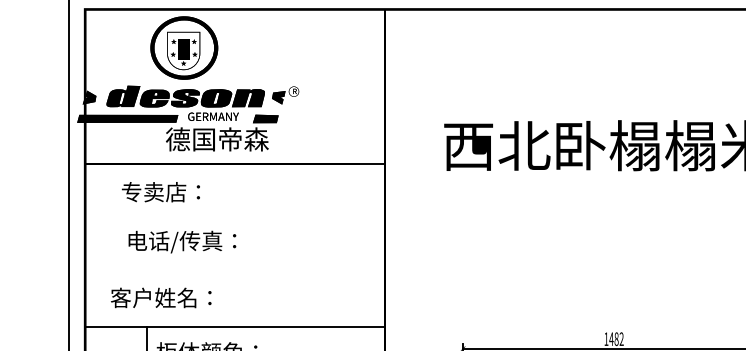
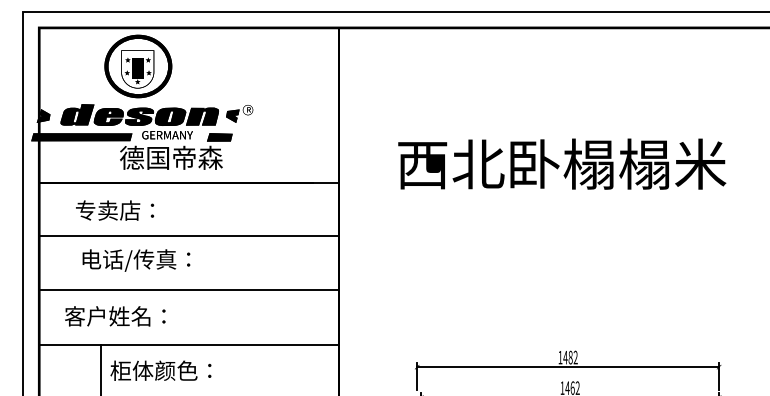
line: (235, 218) -> (189, 236), added
line: (235, 272) -> (189, 290), added

